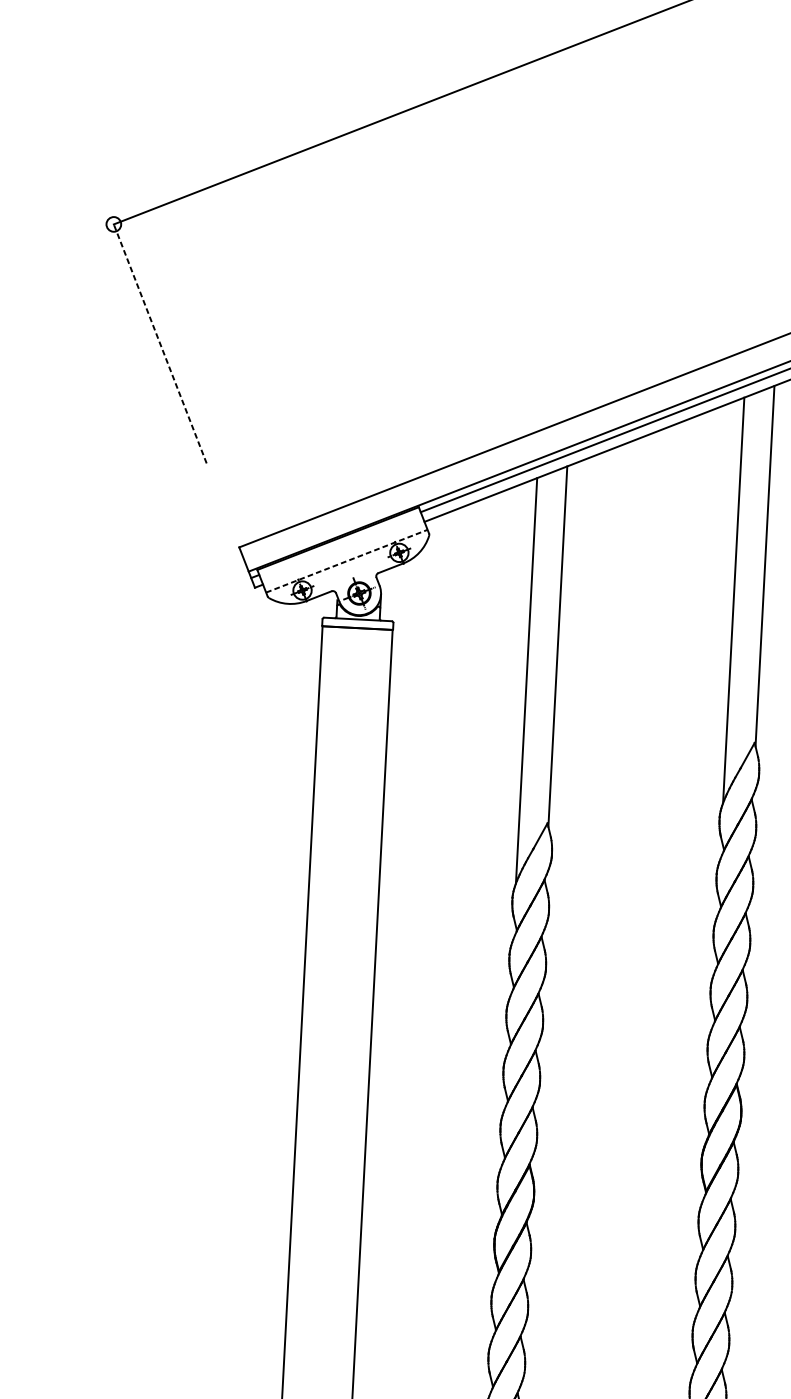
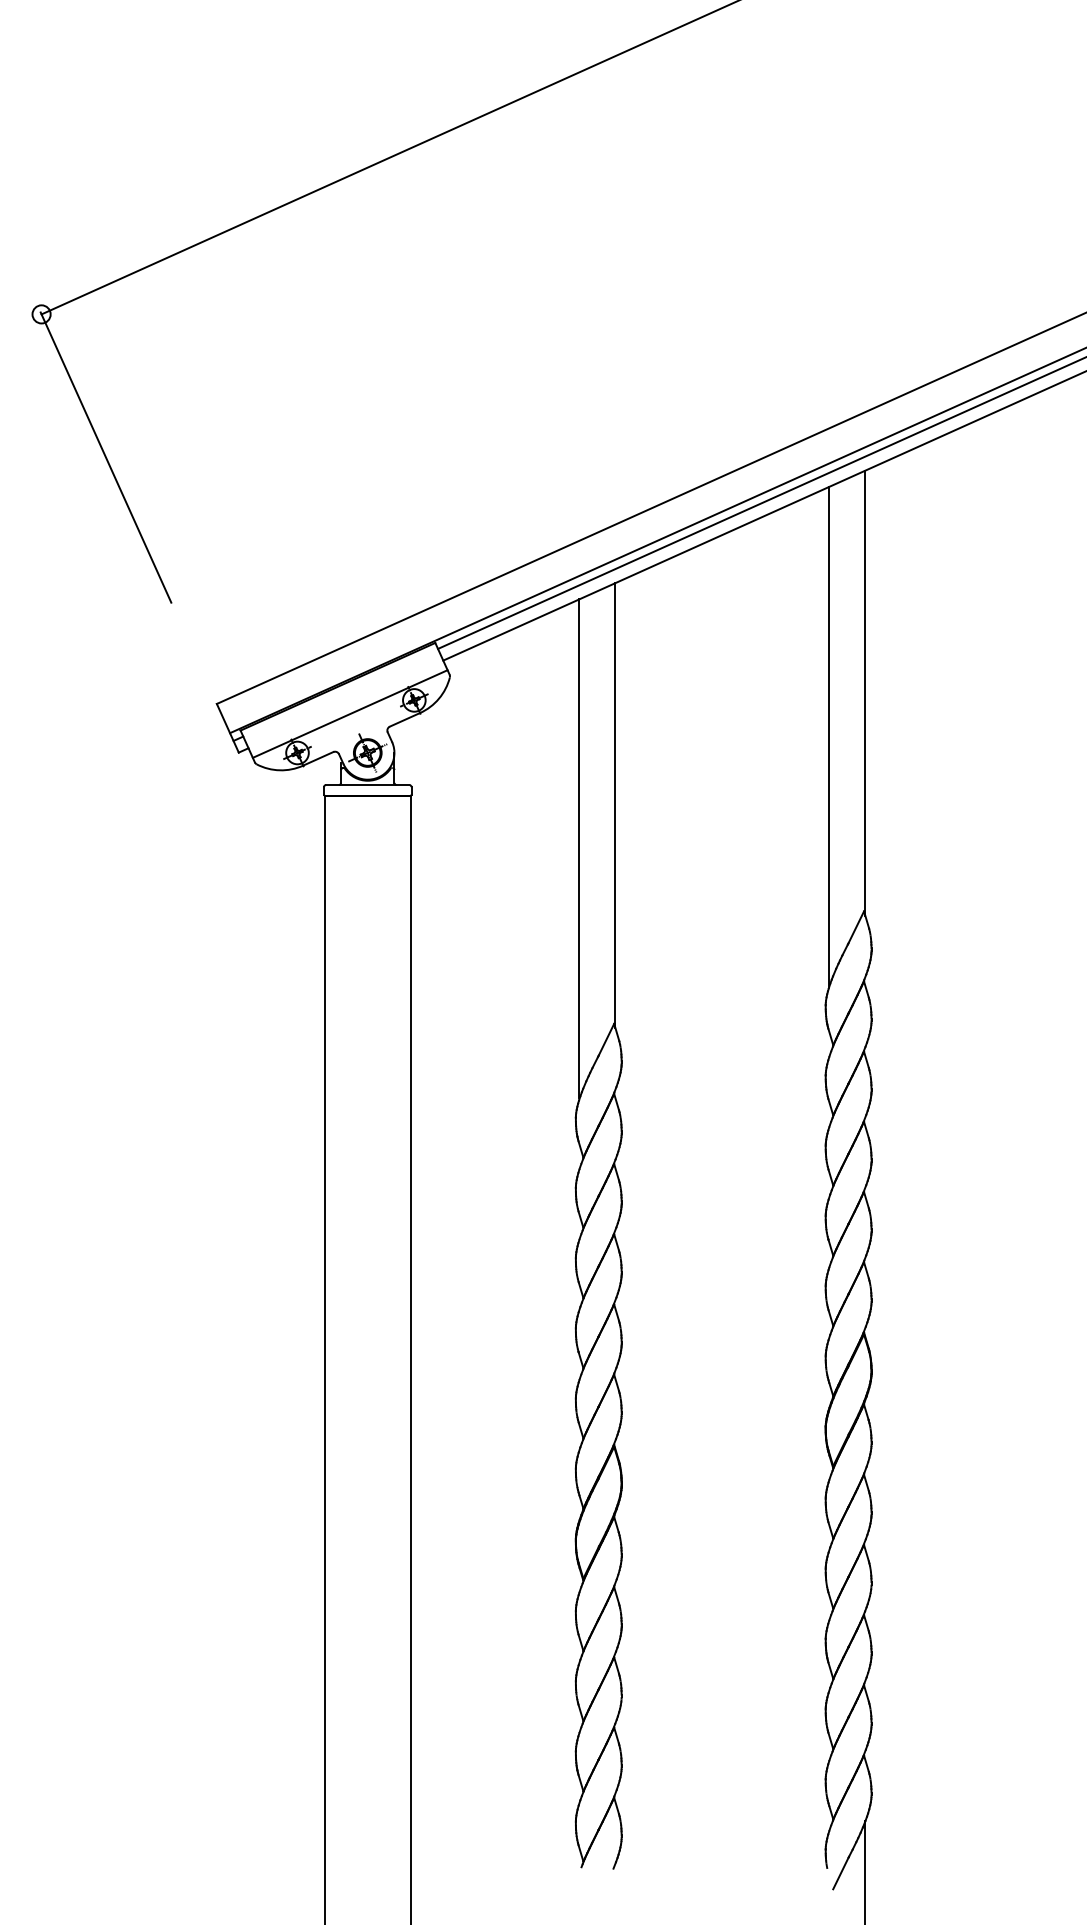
line: (159, 343) -> (105, 457), dashed -> solid
line: (347, 561) -> (350, 714), dashed -> solid

